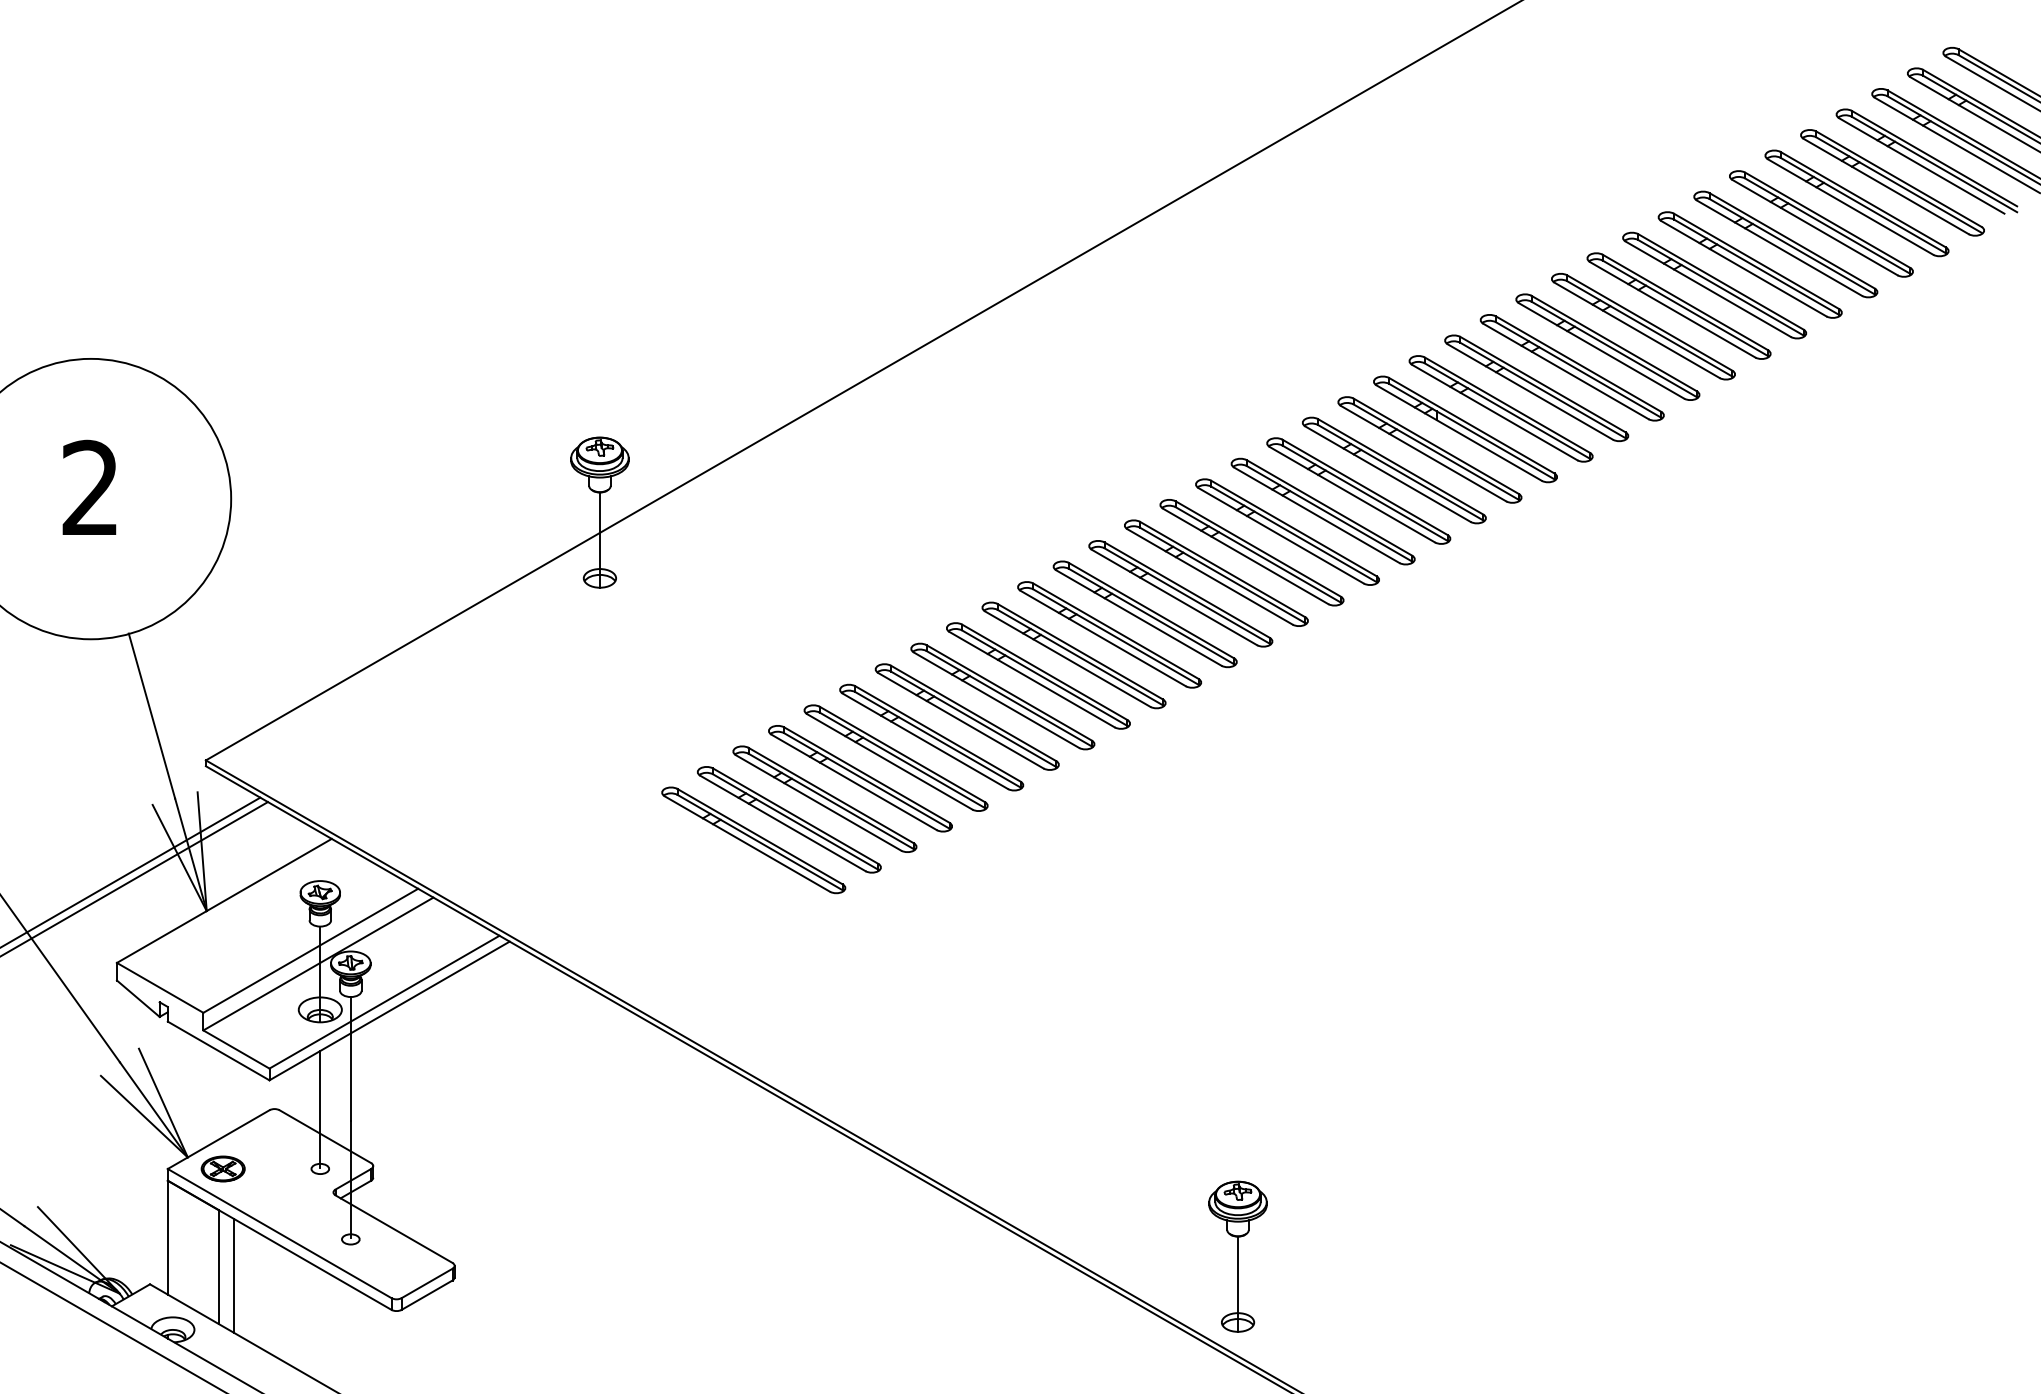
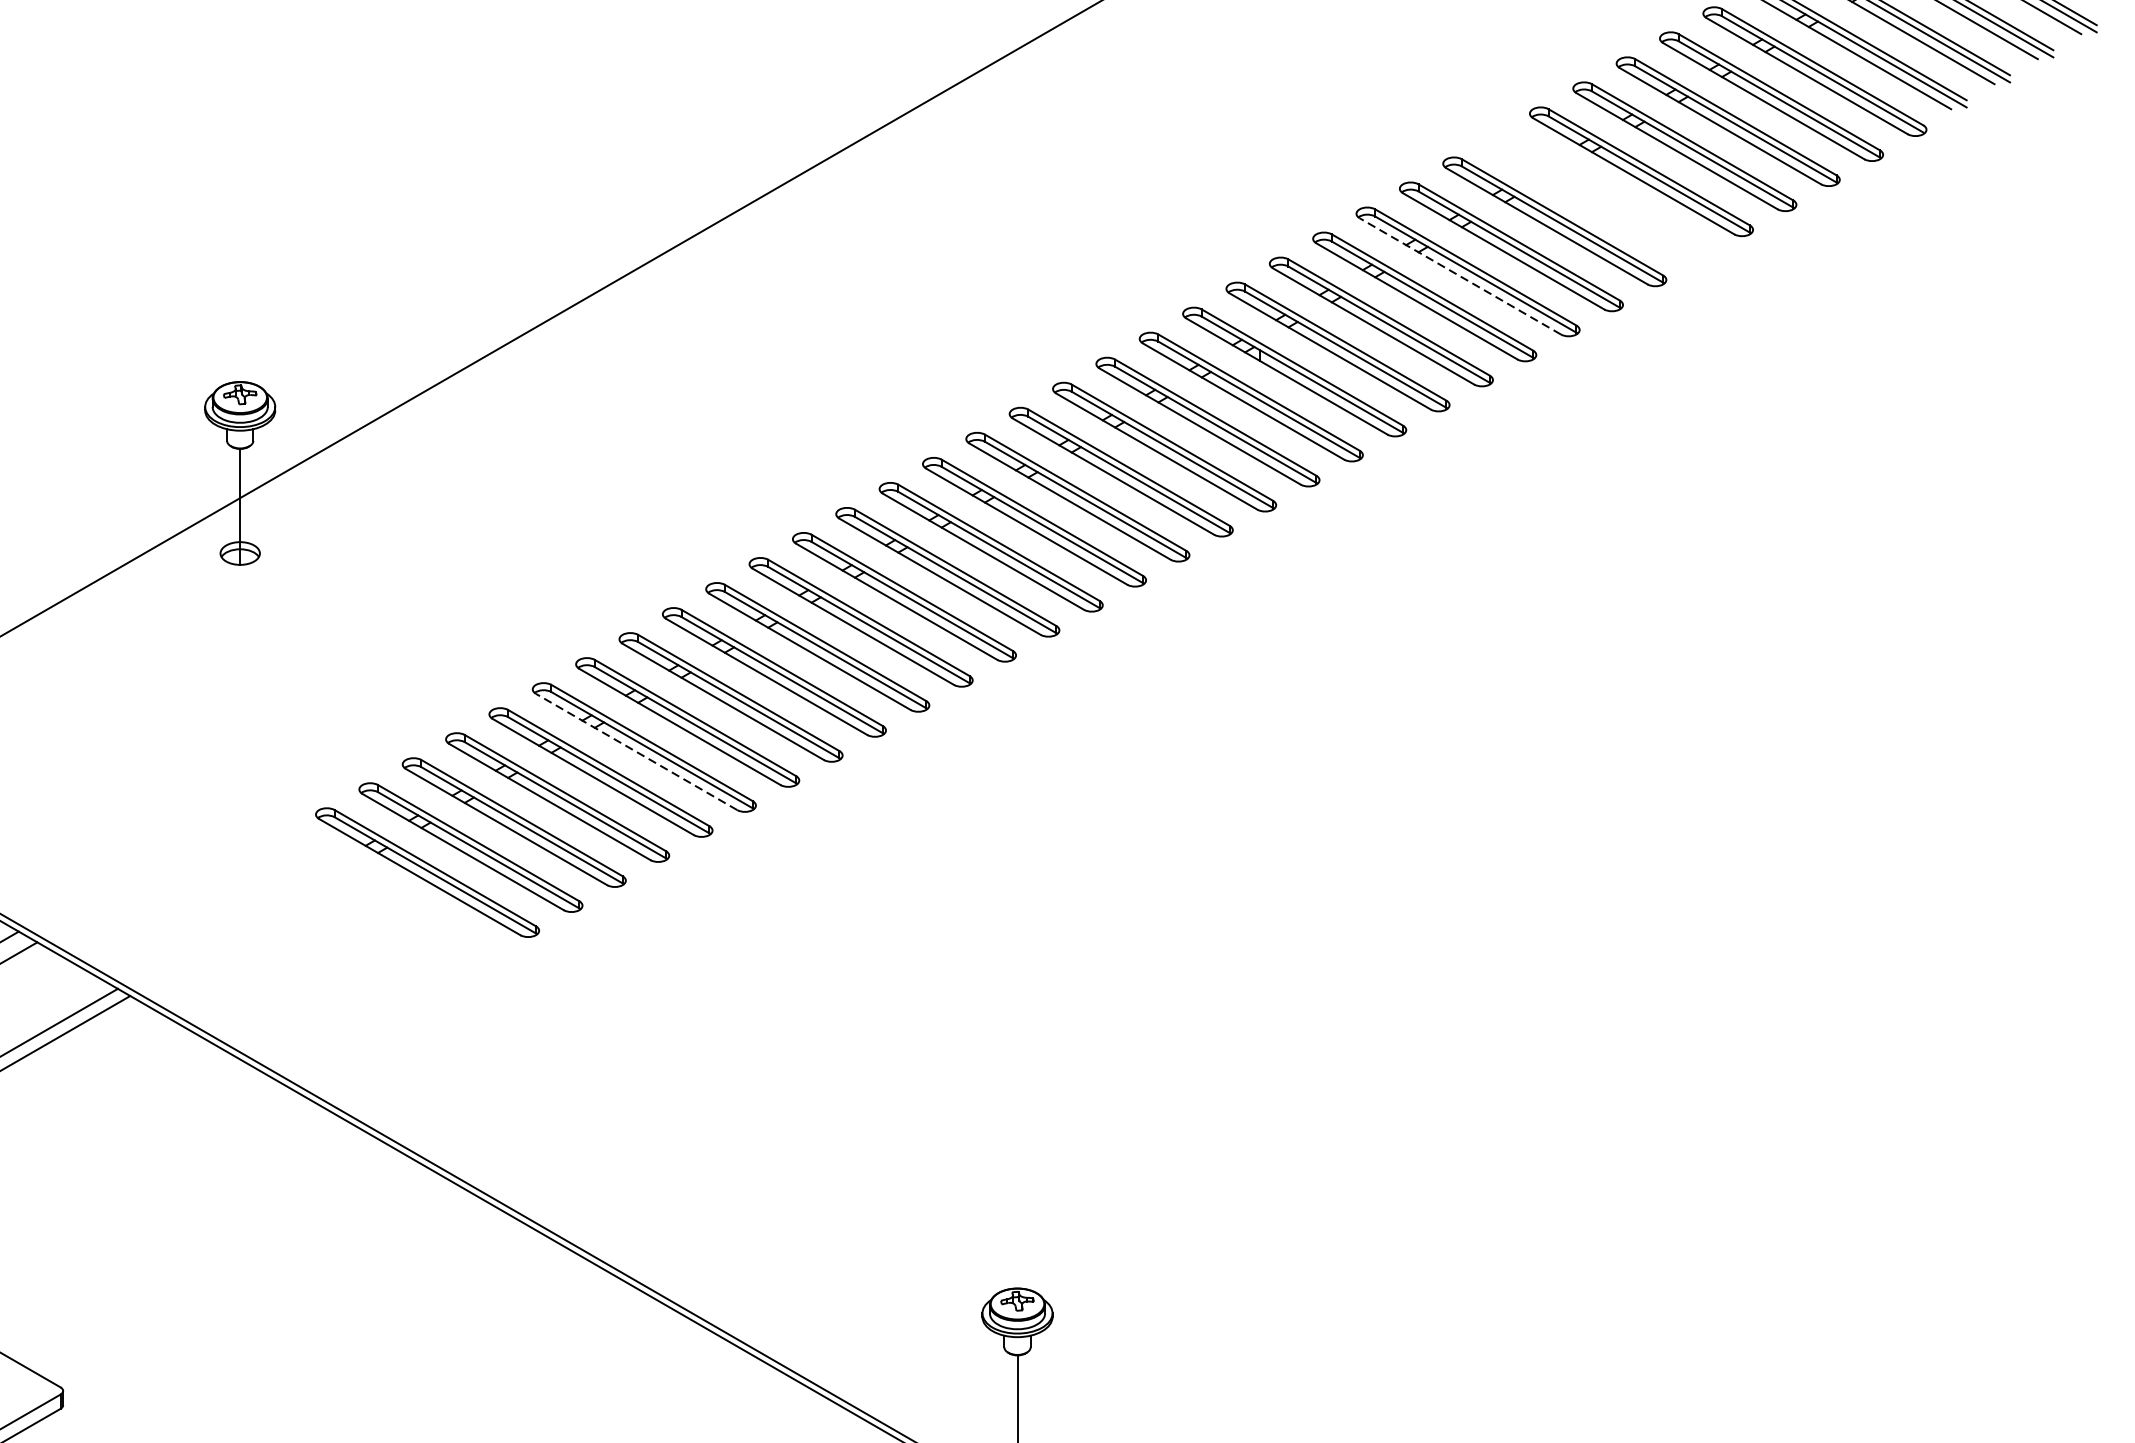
part: (1714, 285) -> (1597, 196), removed
line: (1601, 350) -> (1460, 275), solid -> dashed
line: (924, 741) -> (635, 752), solid -> dashed

